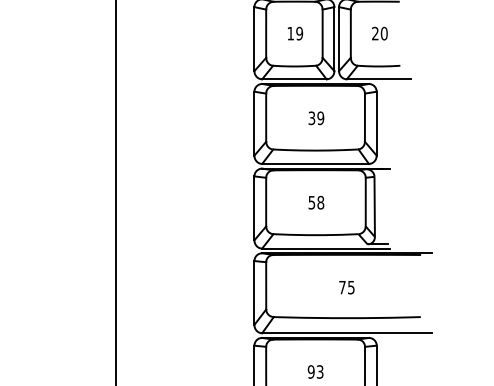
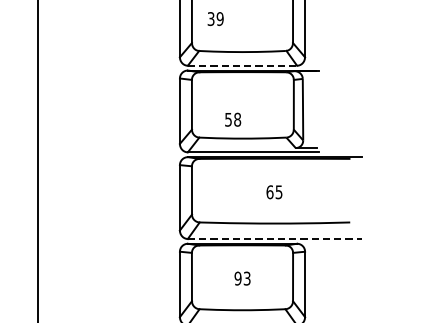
text: (316, 118) -> (215, 19), moved
line: (316, 163) -> (243, 65), solid -> dashed
text: (316, 202) -> (233, 119), moved
text: (342, 287) -> (270, 192), 75 -> 65
line: (347, 333) -> (275, 239), solid -> dashed

